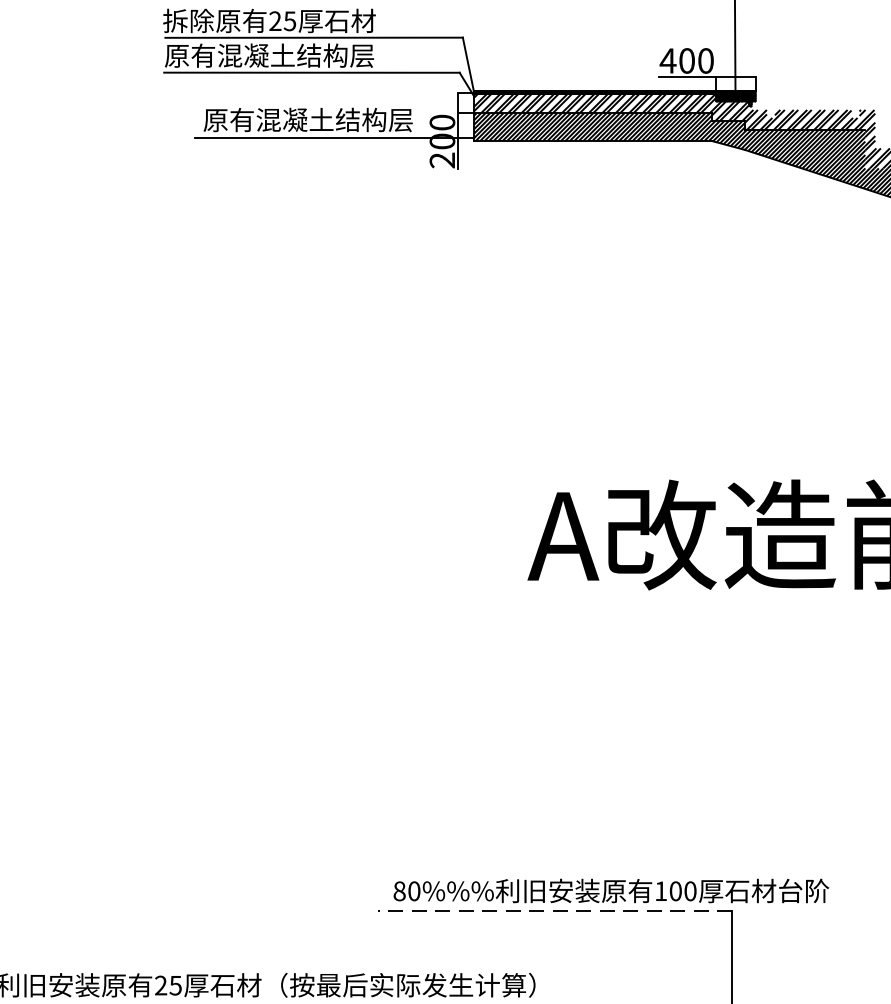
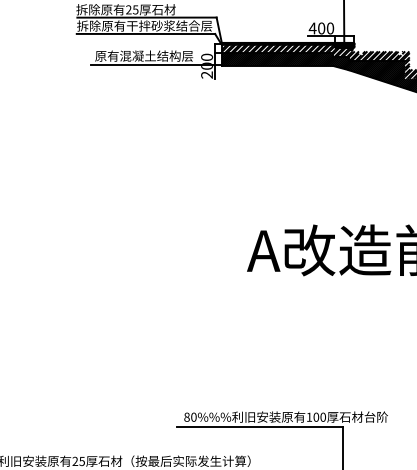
text: (308, 54) -> (144, 25), 原有混凝土结构层 -> 拆除原有干拌砂浆结合层
line: (554, 910) -> (259, 426), dashed -> solid

